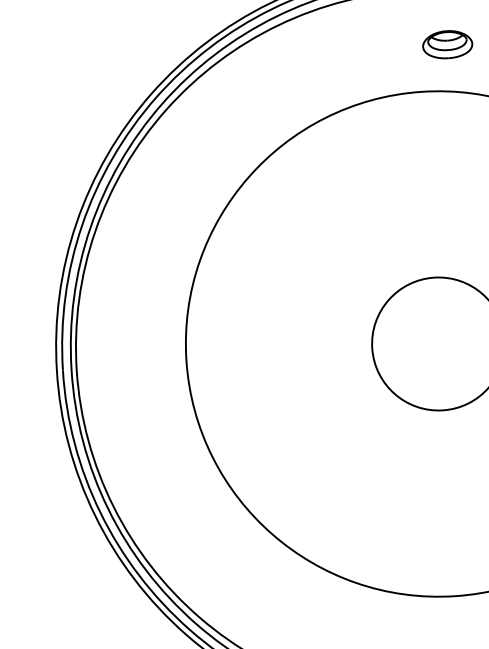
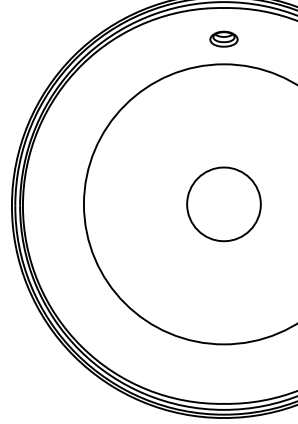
part: (446, 43) -> (223, 38), moved

